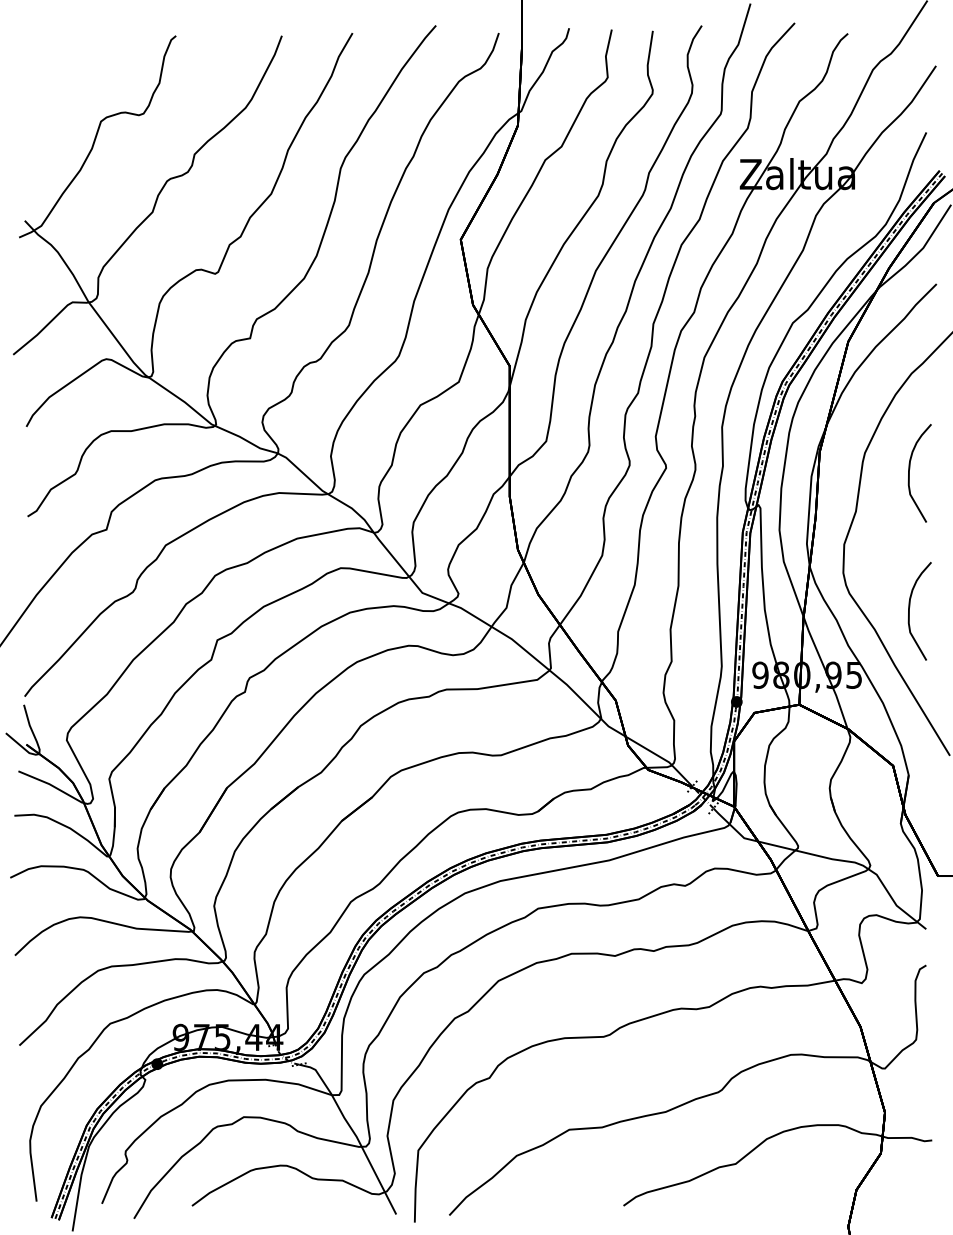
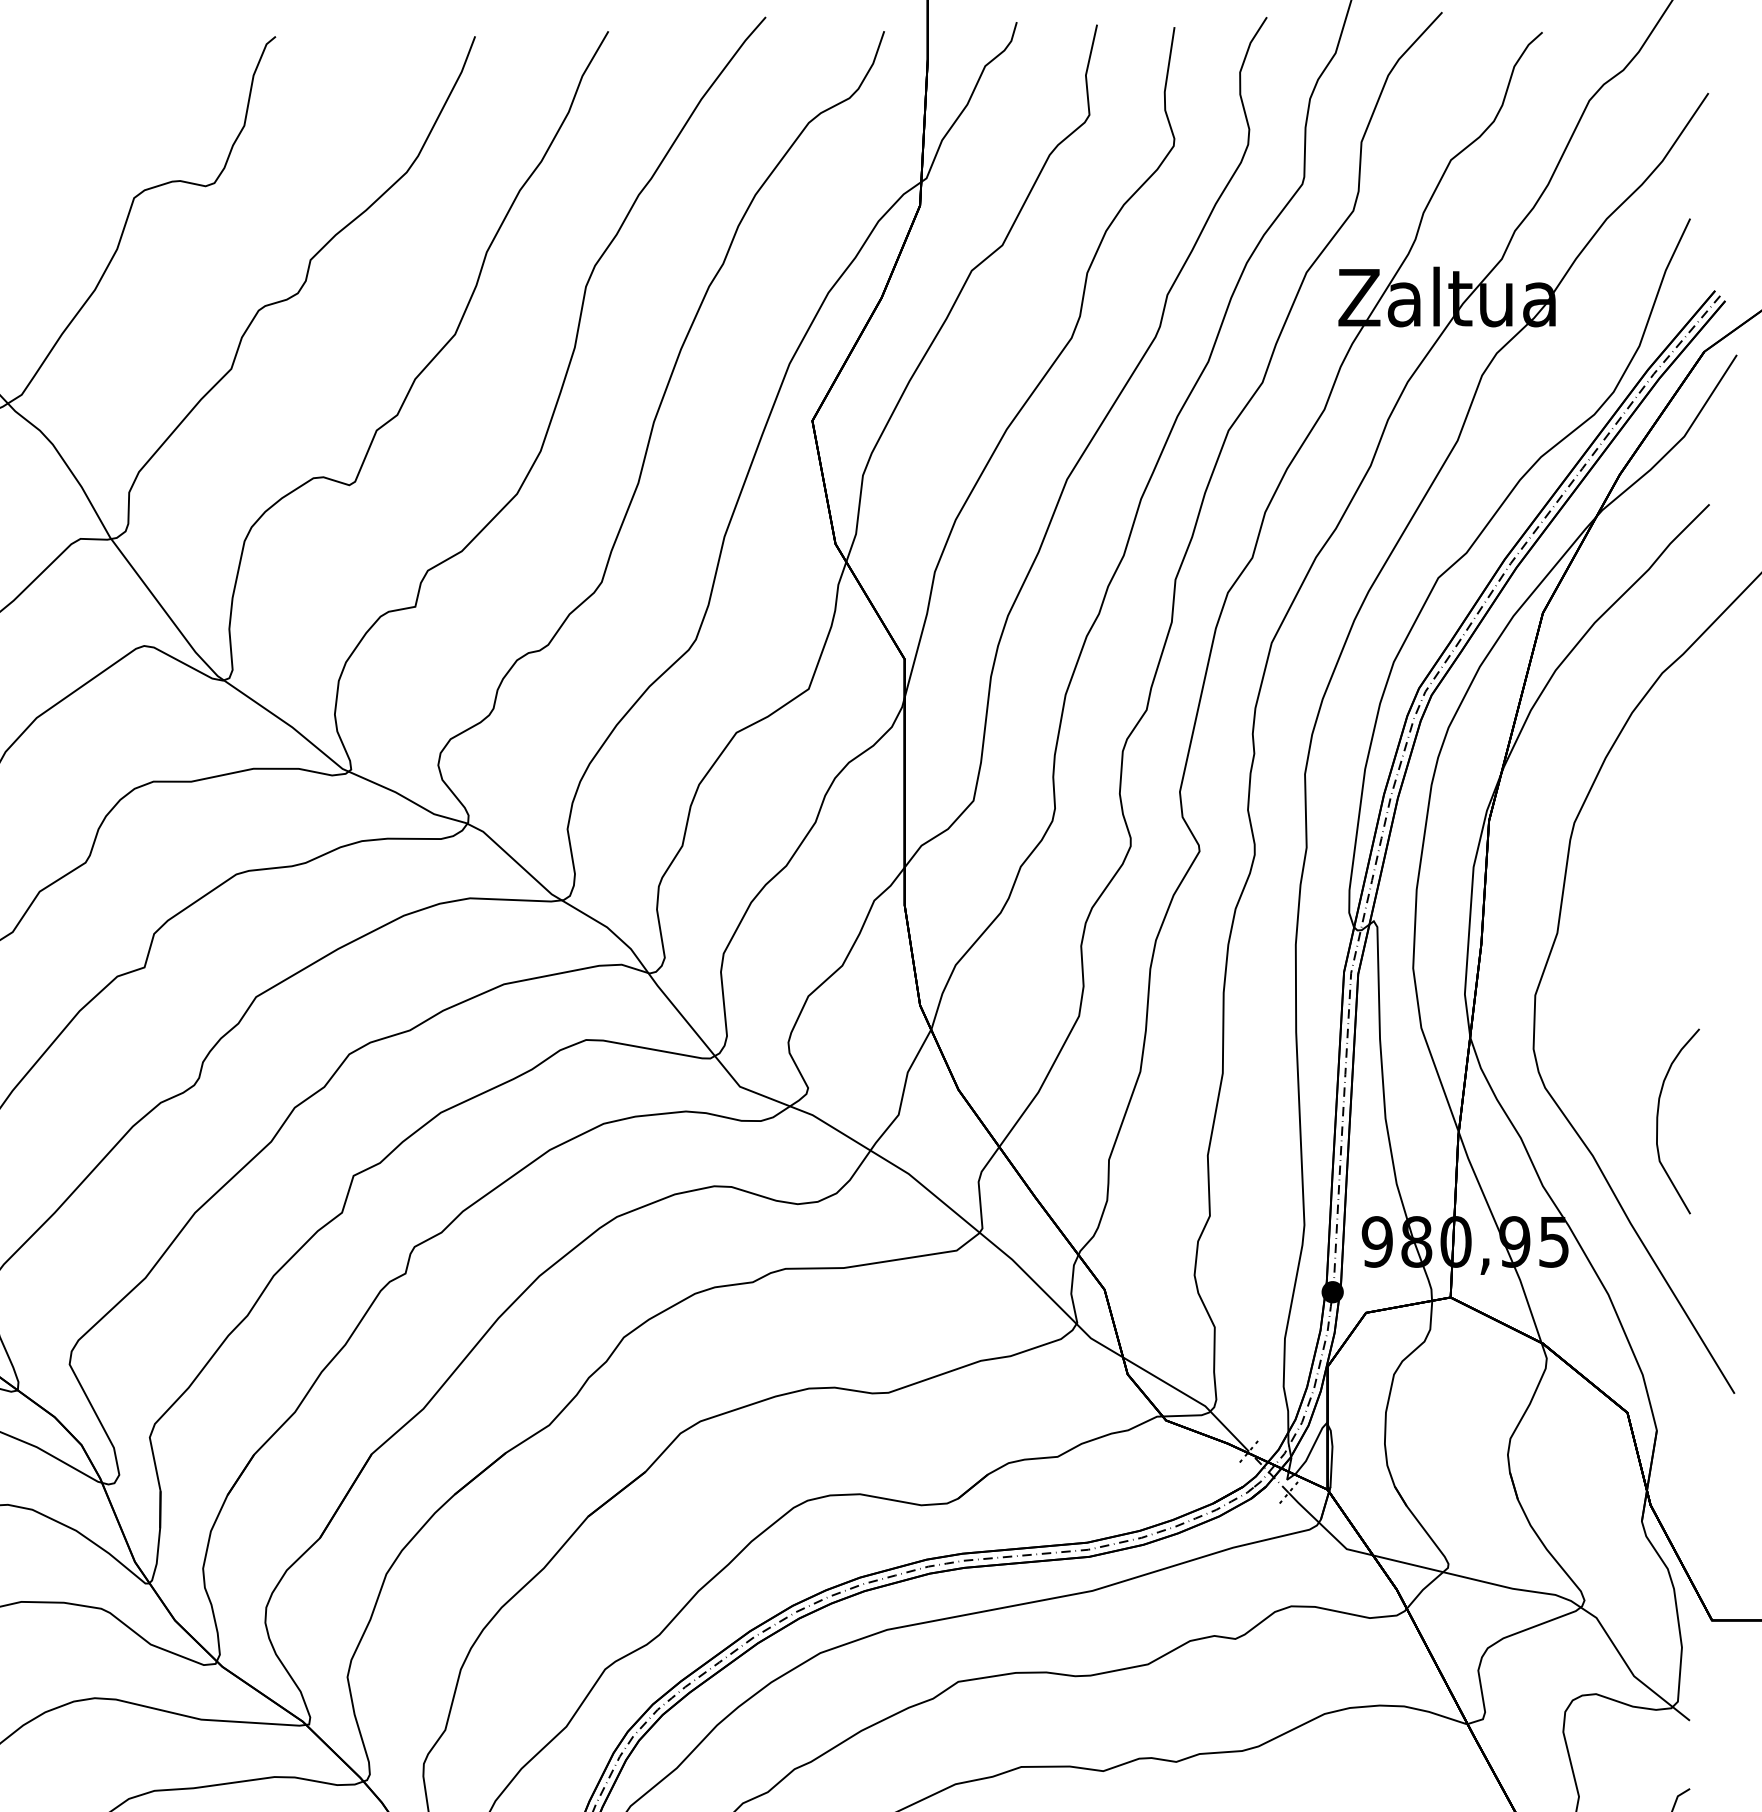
curve: (909, 473) -> (1658, 861), removed

